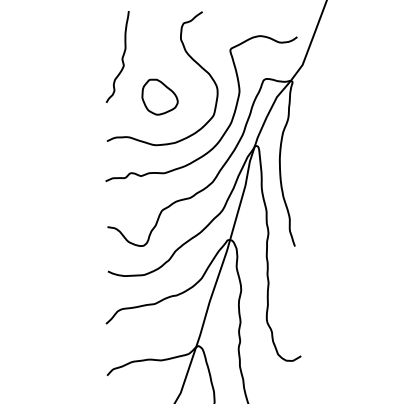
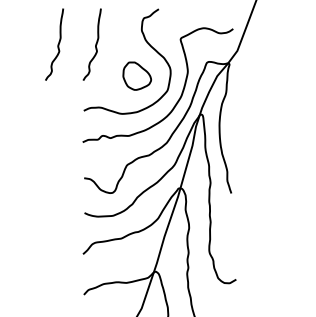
curve: (73, 57) -> (57, 45), added
part: (159, 96) -> (136, 75), moved

